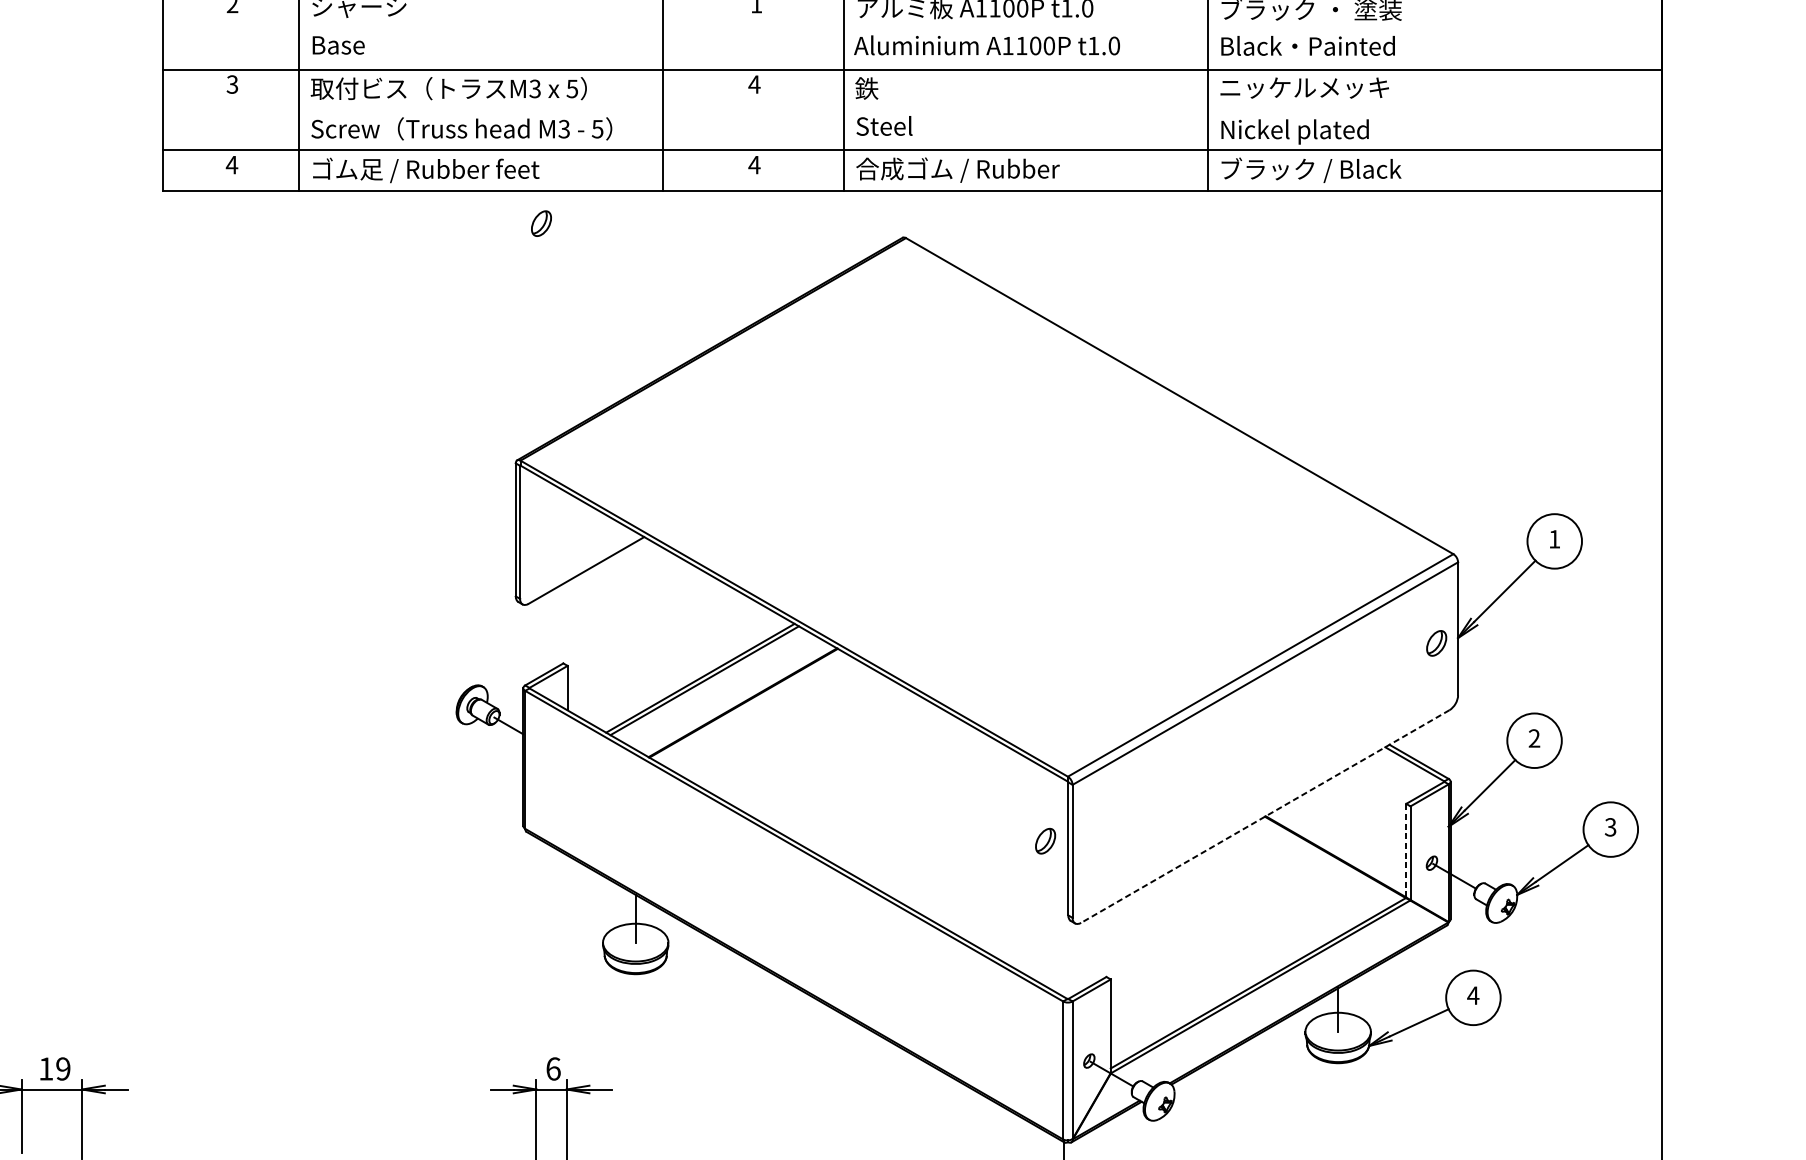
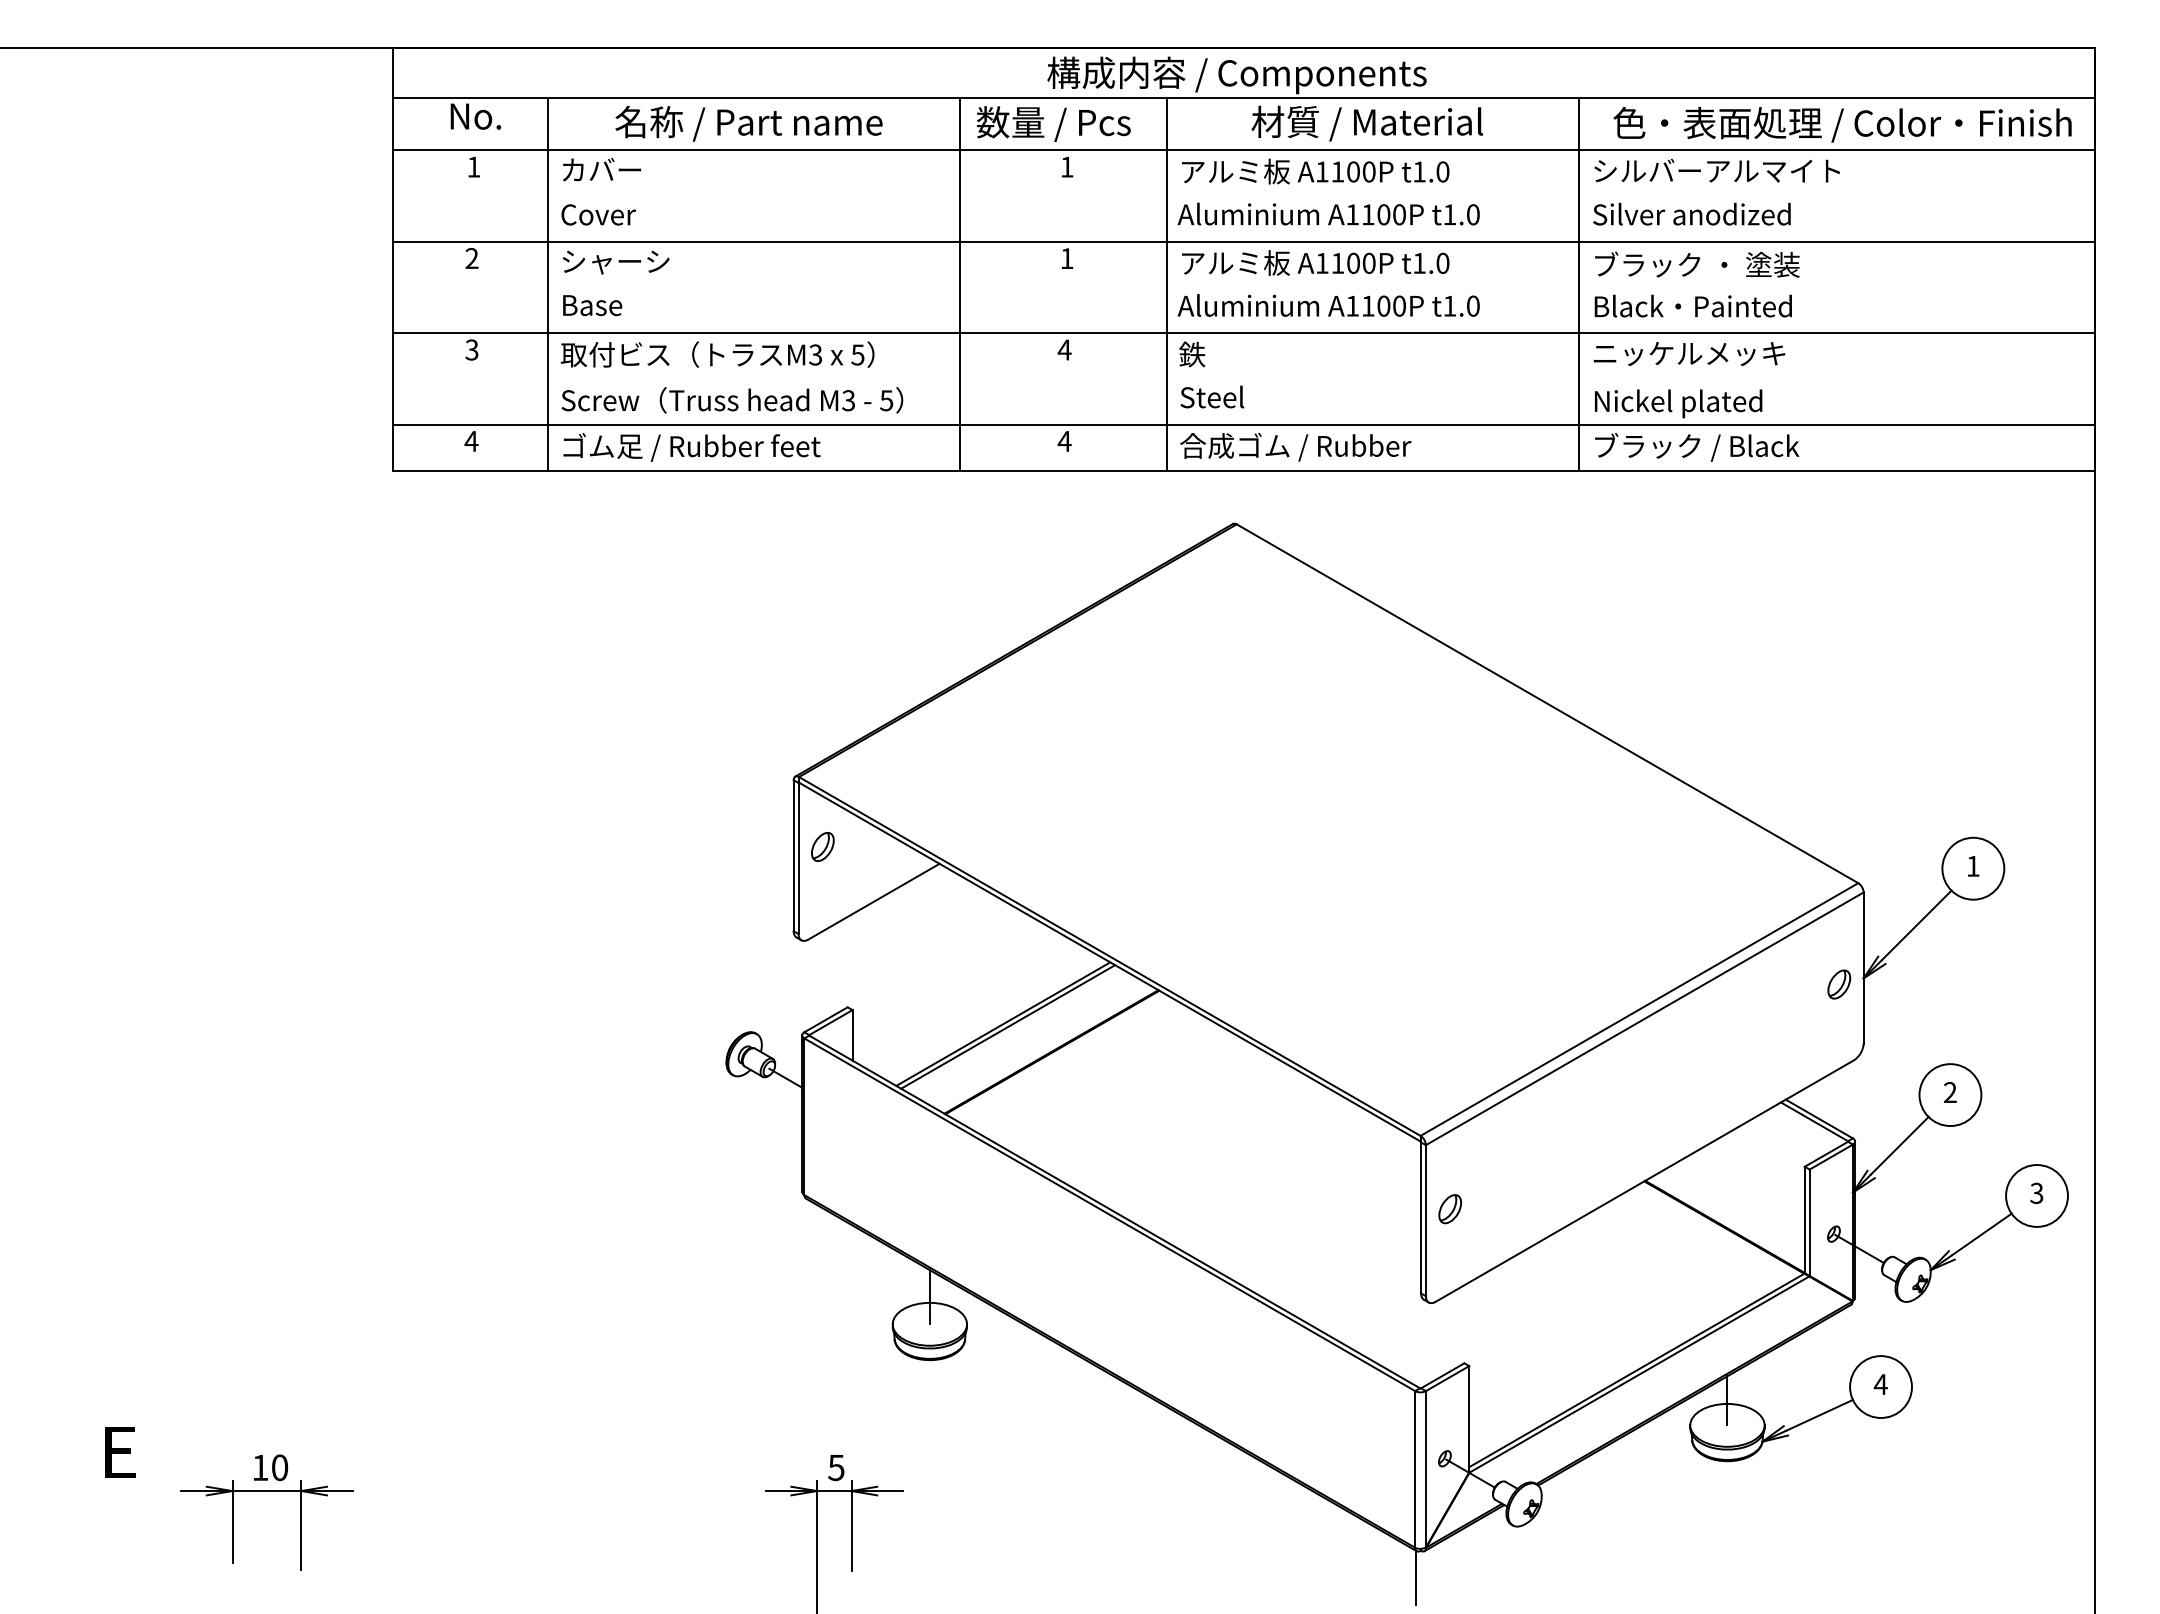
part: (541, 223) -> (822, 846), moved
line: (1265, 816) -> (1644, 1181), dashed -> solid
part: (1044, 841) -> (1449, 1209), moved
line: (1406, 850) -> (1804, 1219), dashed -> solid
text: (62, 1068) -> (279, 1467), 19 -> 10
text: (553, 1068) -> (836, 1467), 6 -> 5

